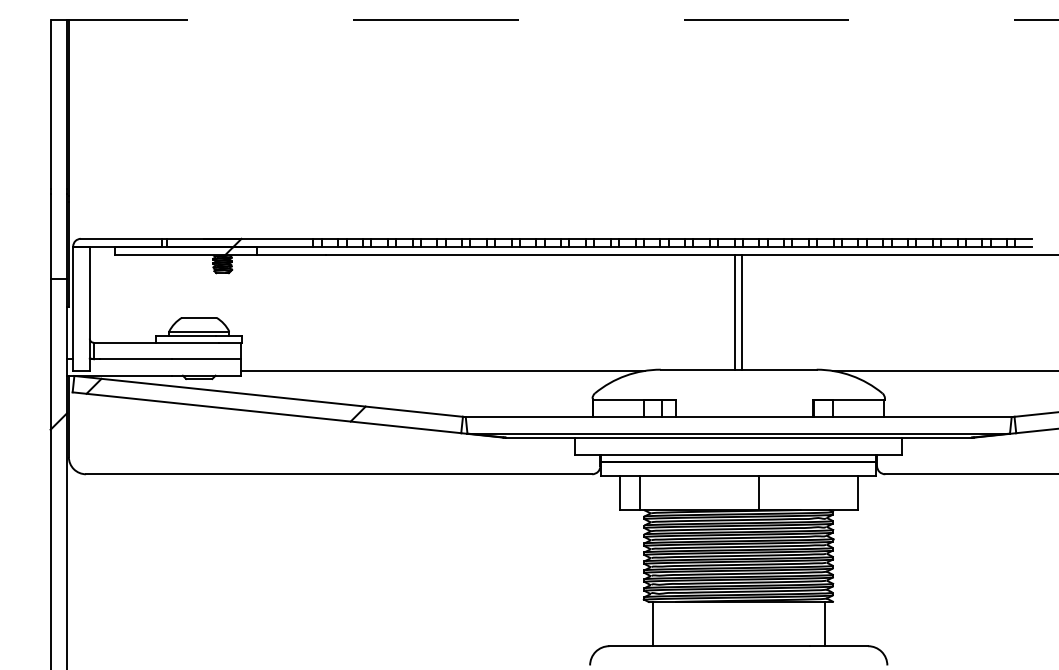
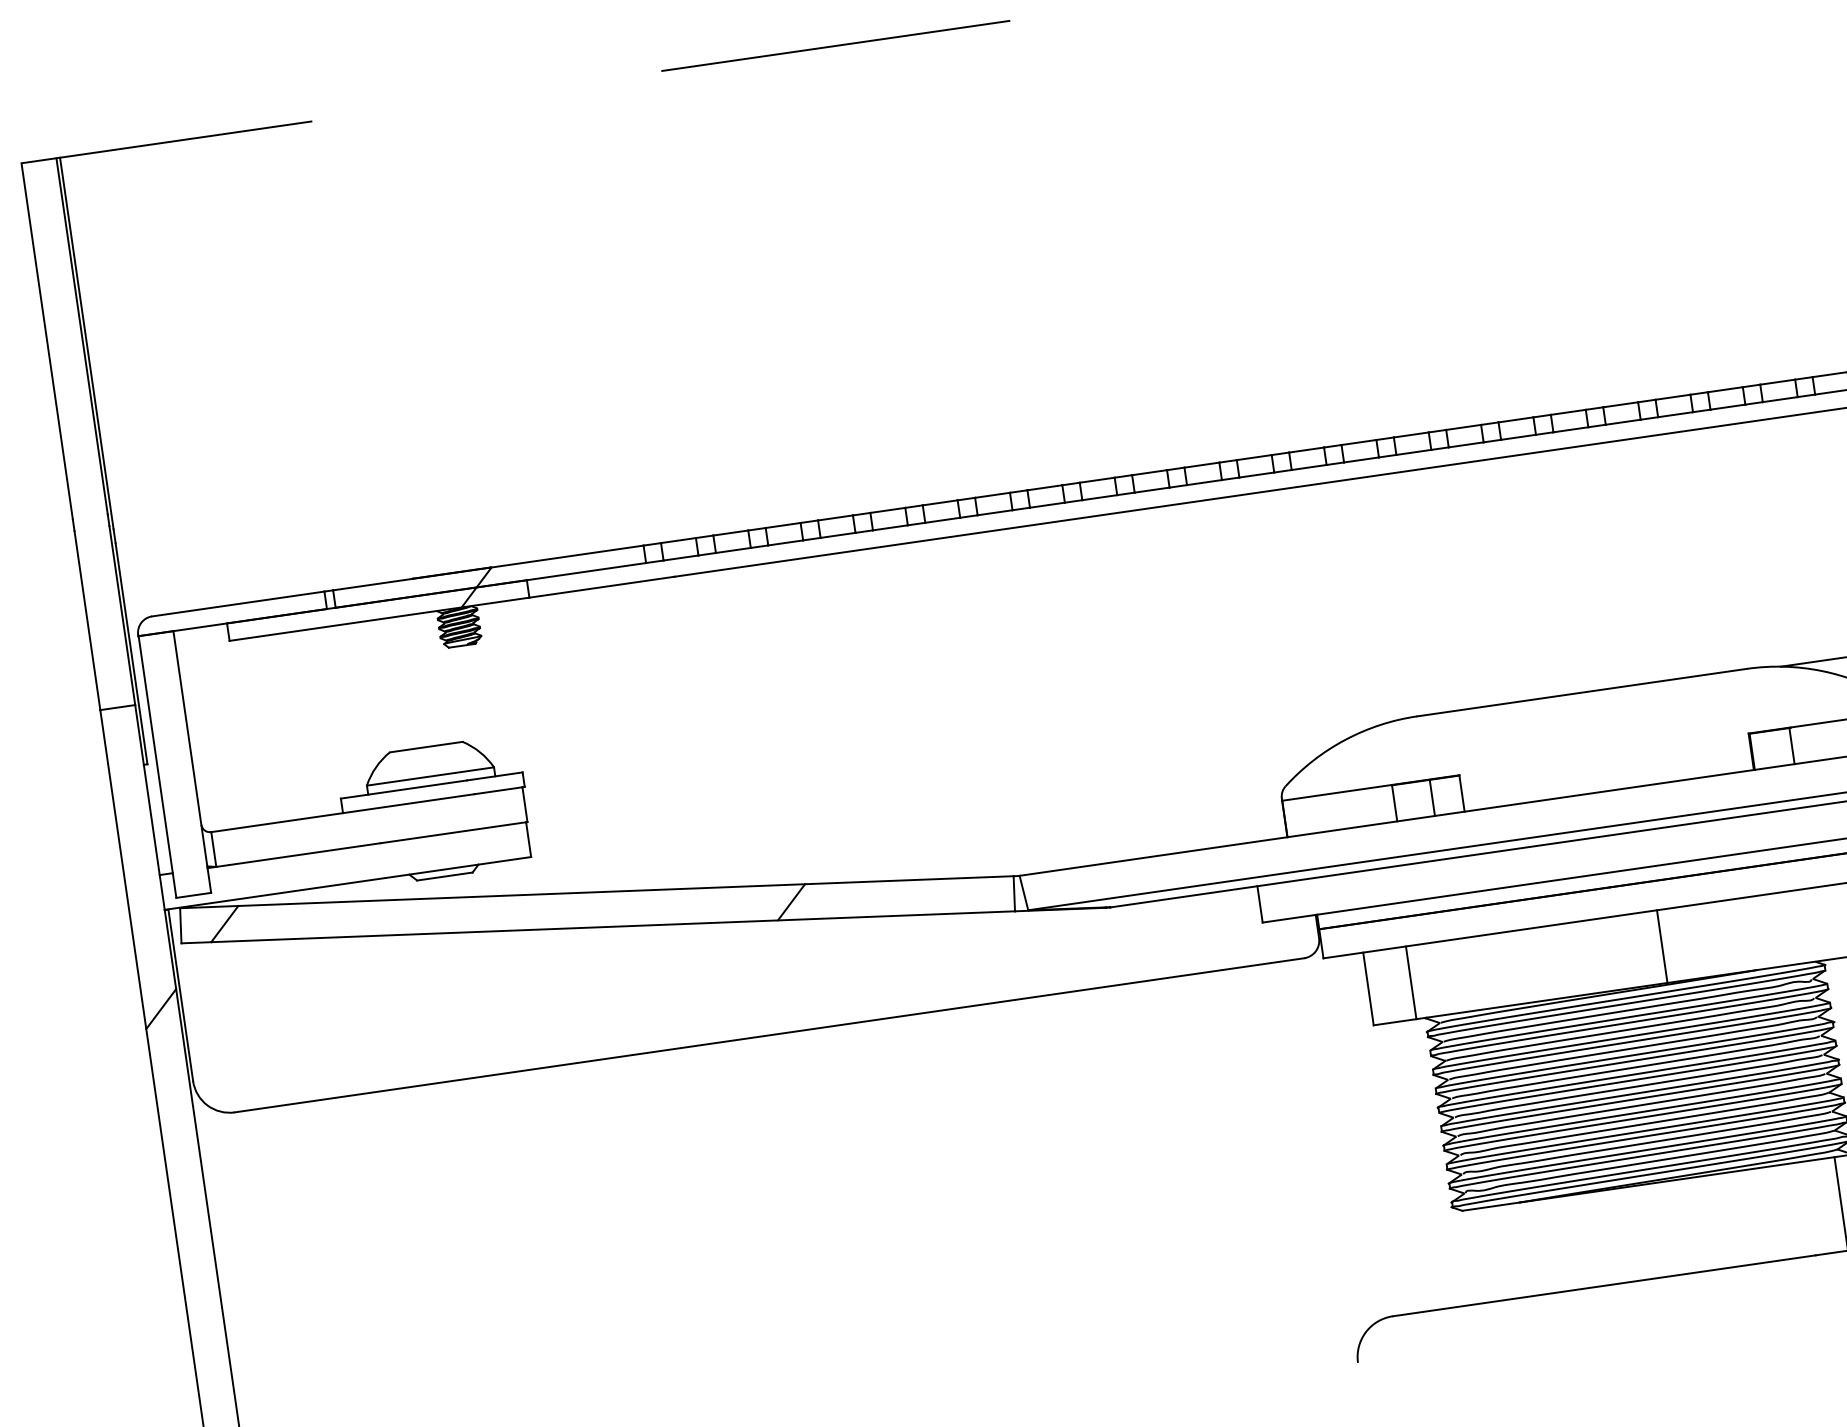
line: (735, 312) -> (1557, 572), removed
line: (742, 312) -> (1572, 570), removed
line: (442, 370) -> (956, 784), removed
line: (652, 623) -> (1477, 1255), removed

